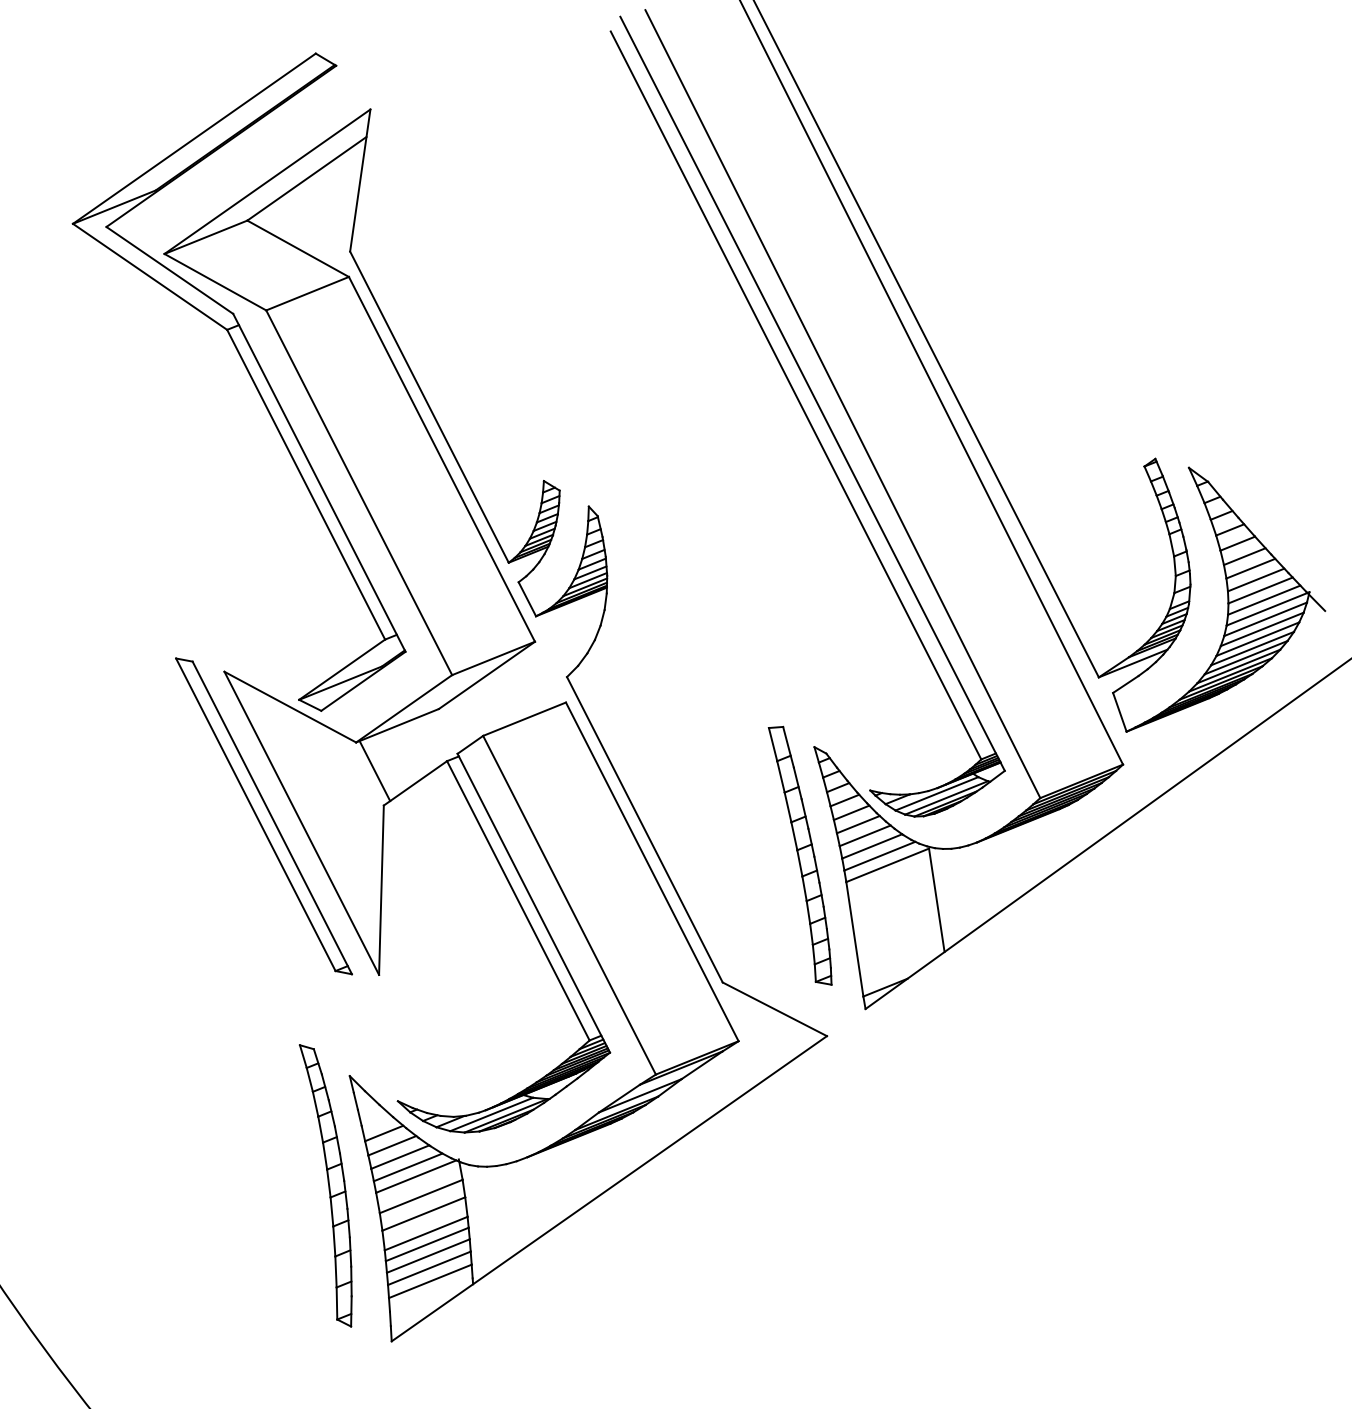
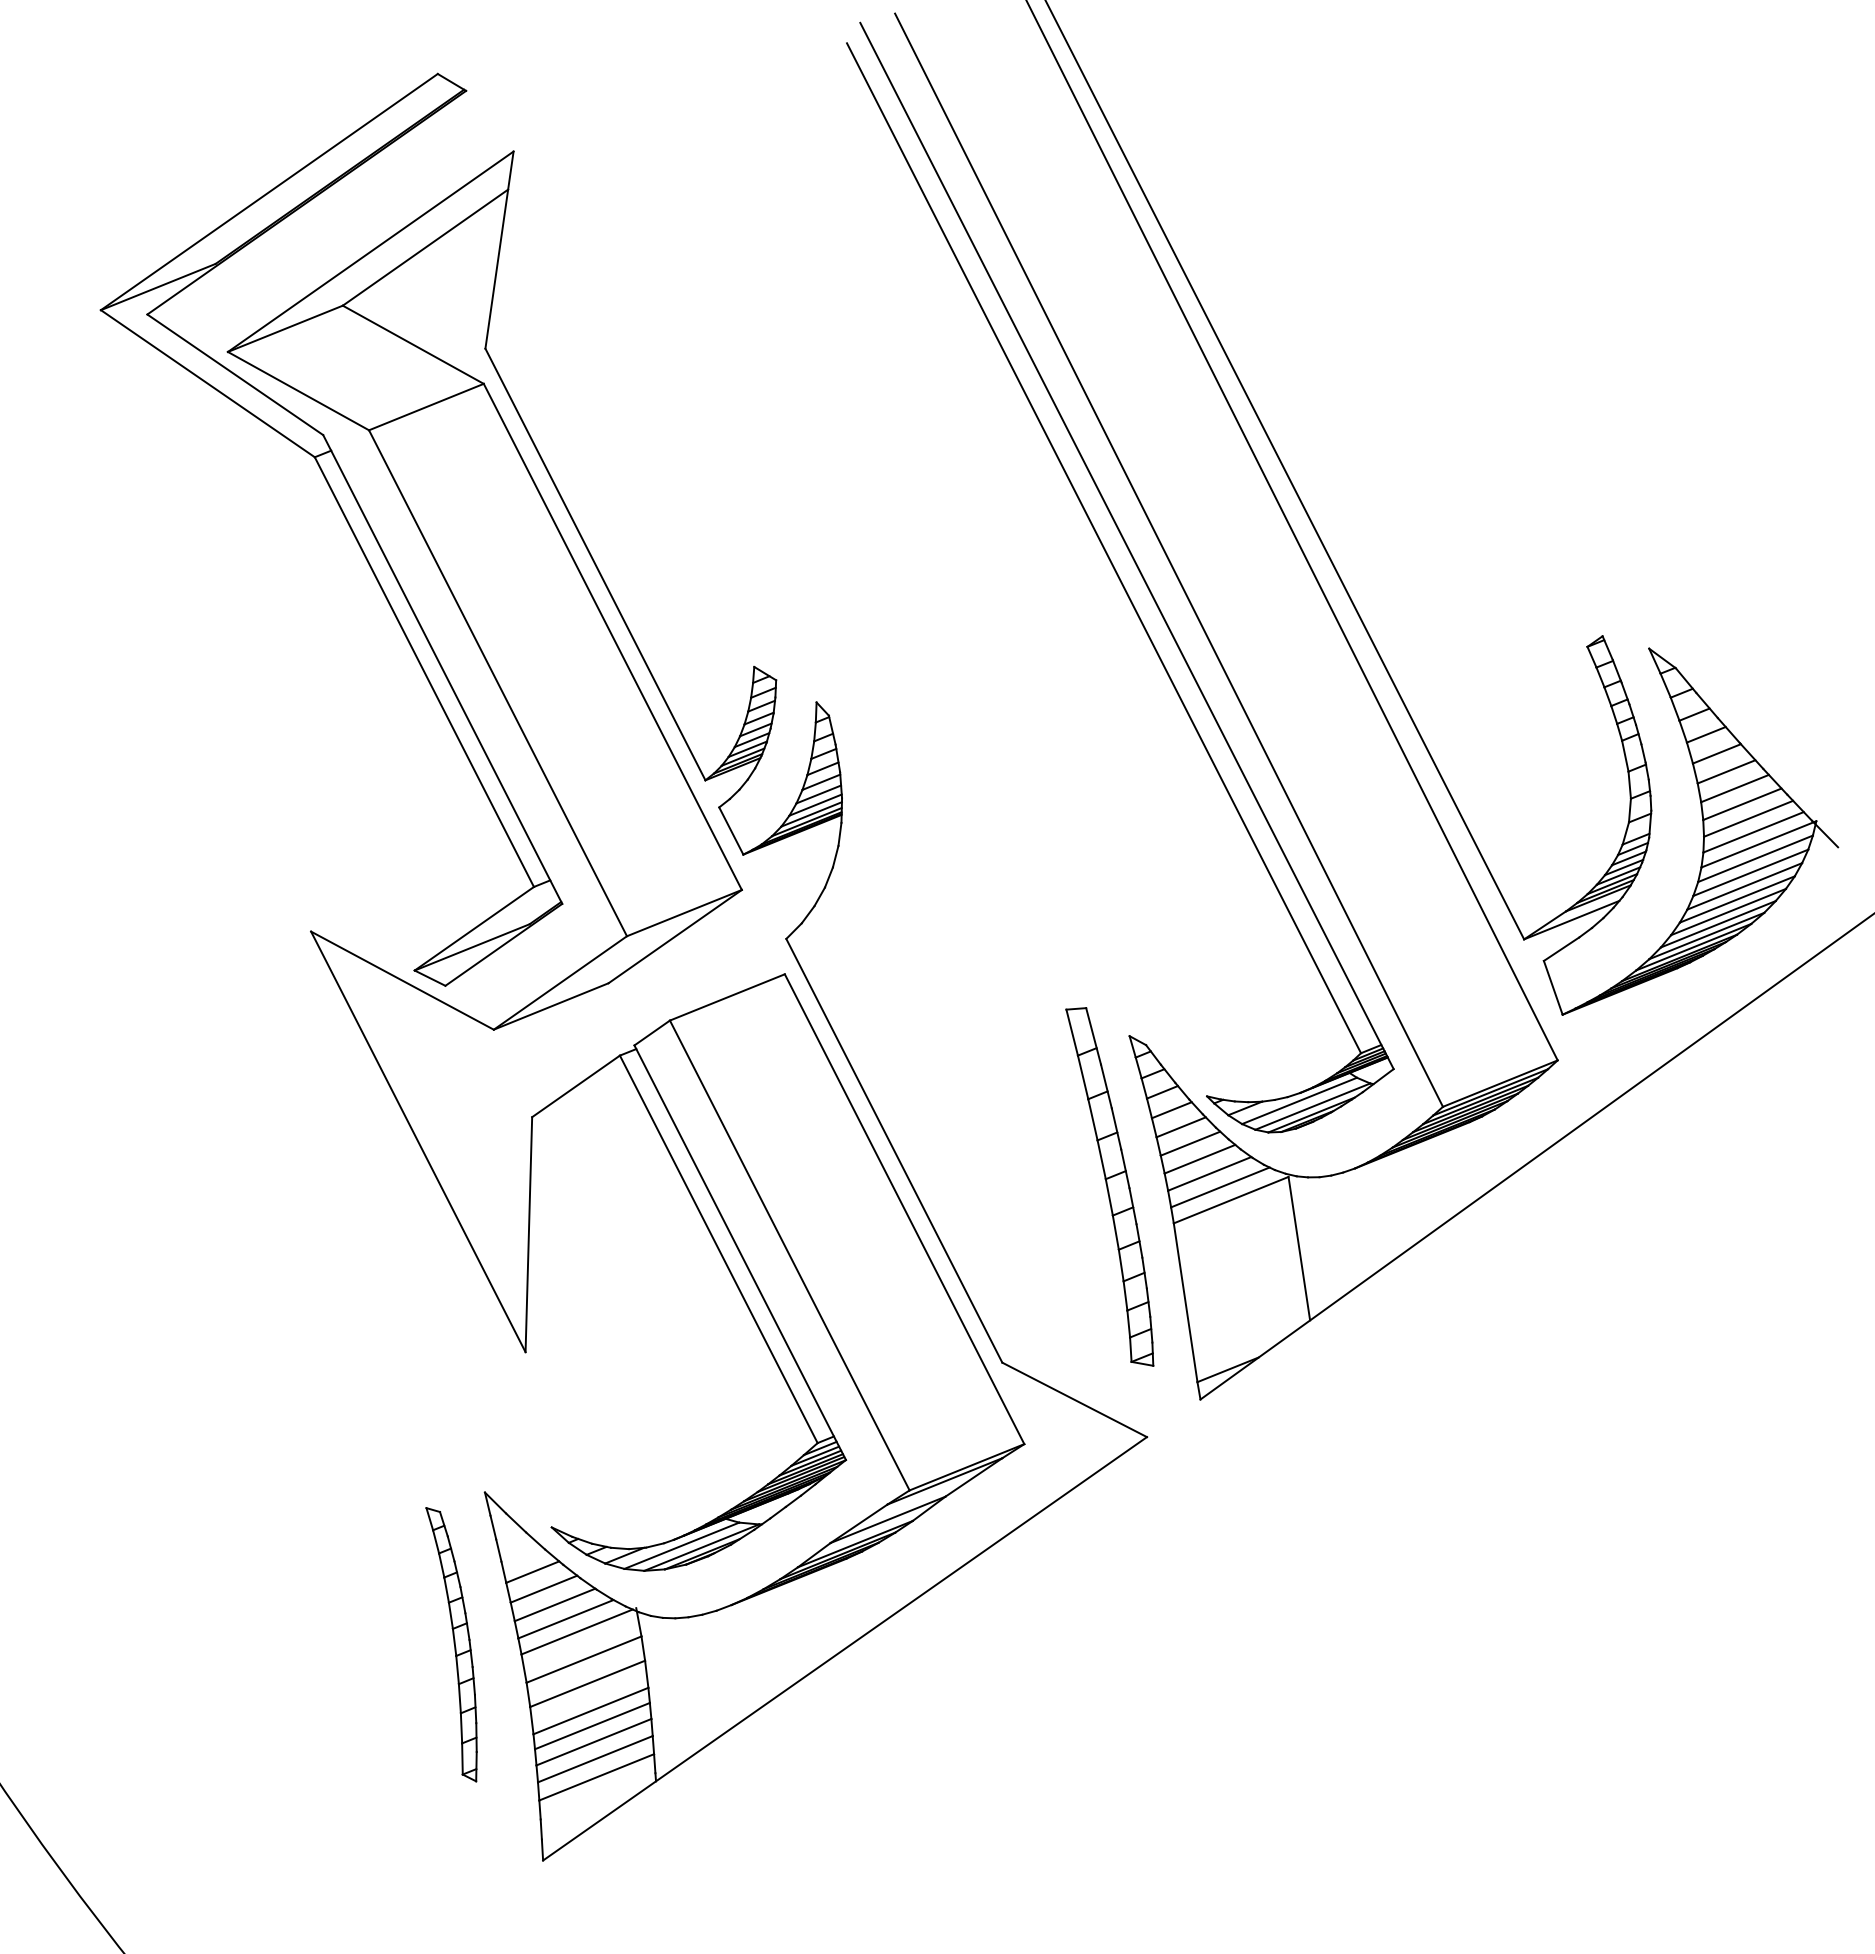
line: (374, 771) -> (519, 1069), removed
part: (263, 816) -> (365, 1132), removed
part: (325, 1185) -> (451, 1644), size x0.7

